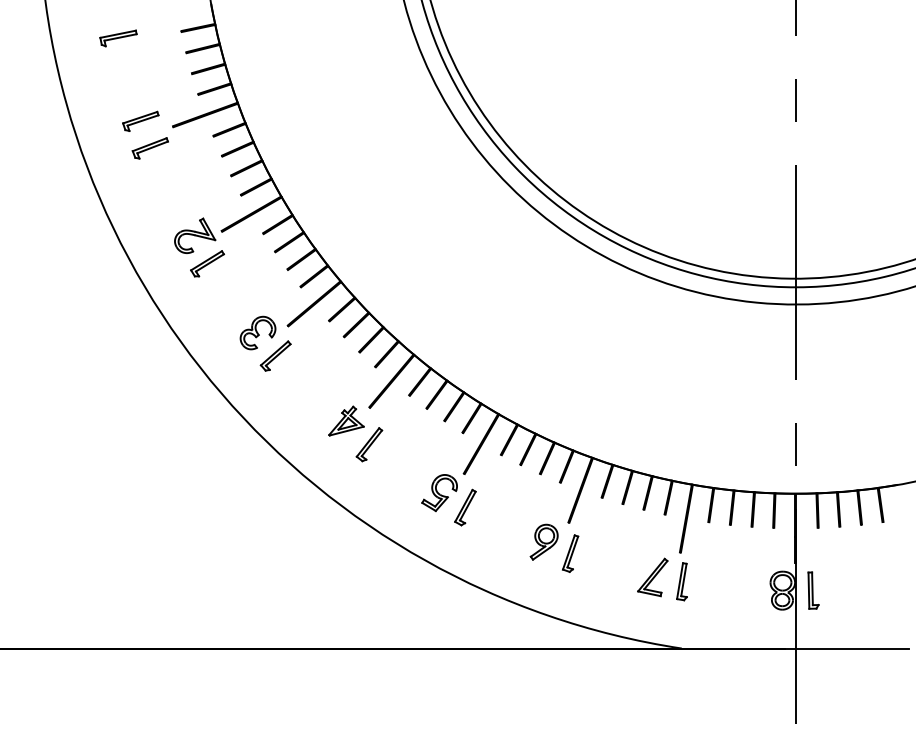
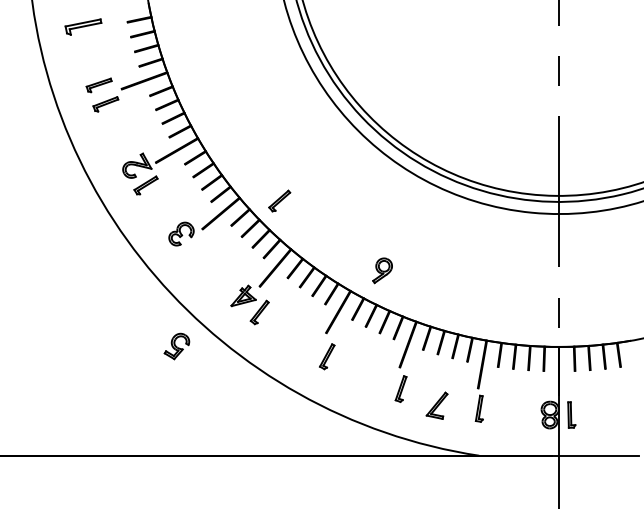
part: (118, 38) -> (83, 27), size x1.4
part: (275, 355) -> (279, 200), moved
part: (439, 493) -> (176, 346), moved
part: (543, 541) -> (382, 270), moved
part: (652, 577) -> (436, 405), moved

